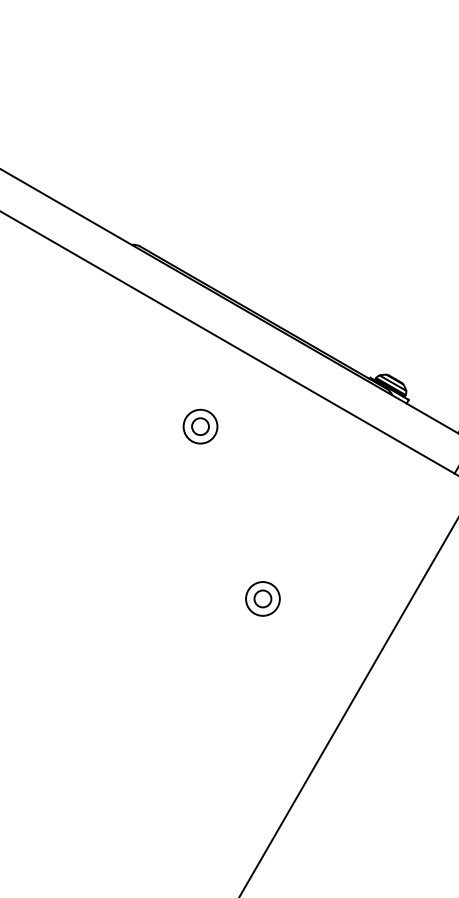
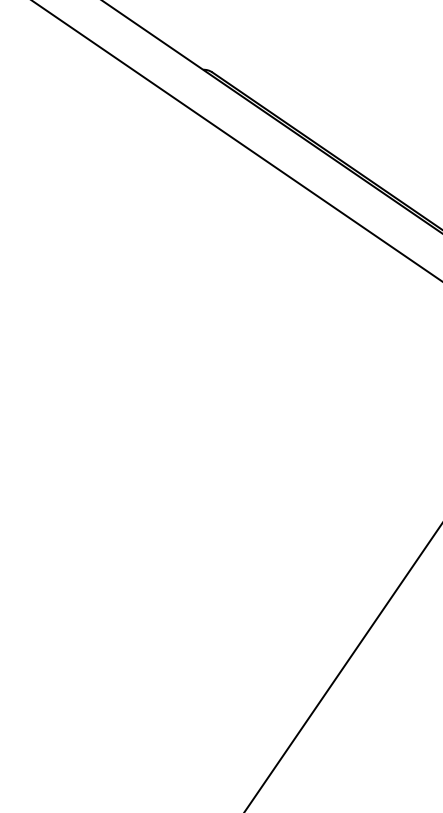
part: (200, 426) -> (262, 271), removed
part: (262, 598) -> (314, 461), removed

